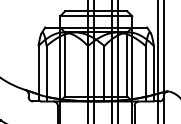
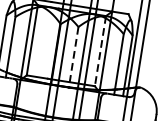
line: (127, 65) -> (100, 52), solid -> dashed
line: (104, 73) -> (73, 57), solid -> dashed

